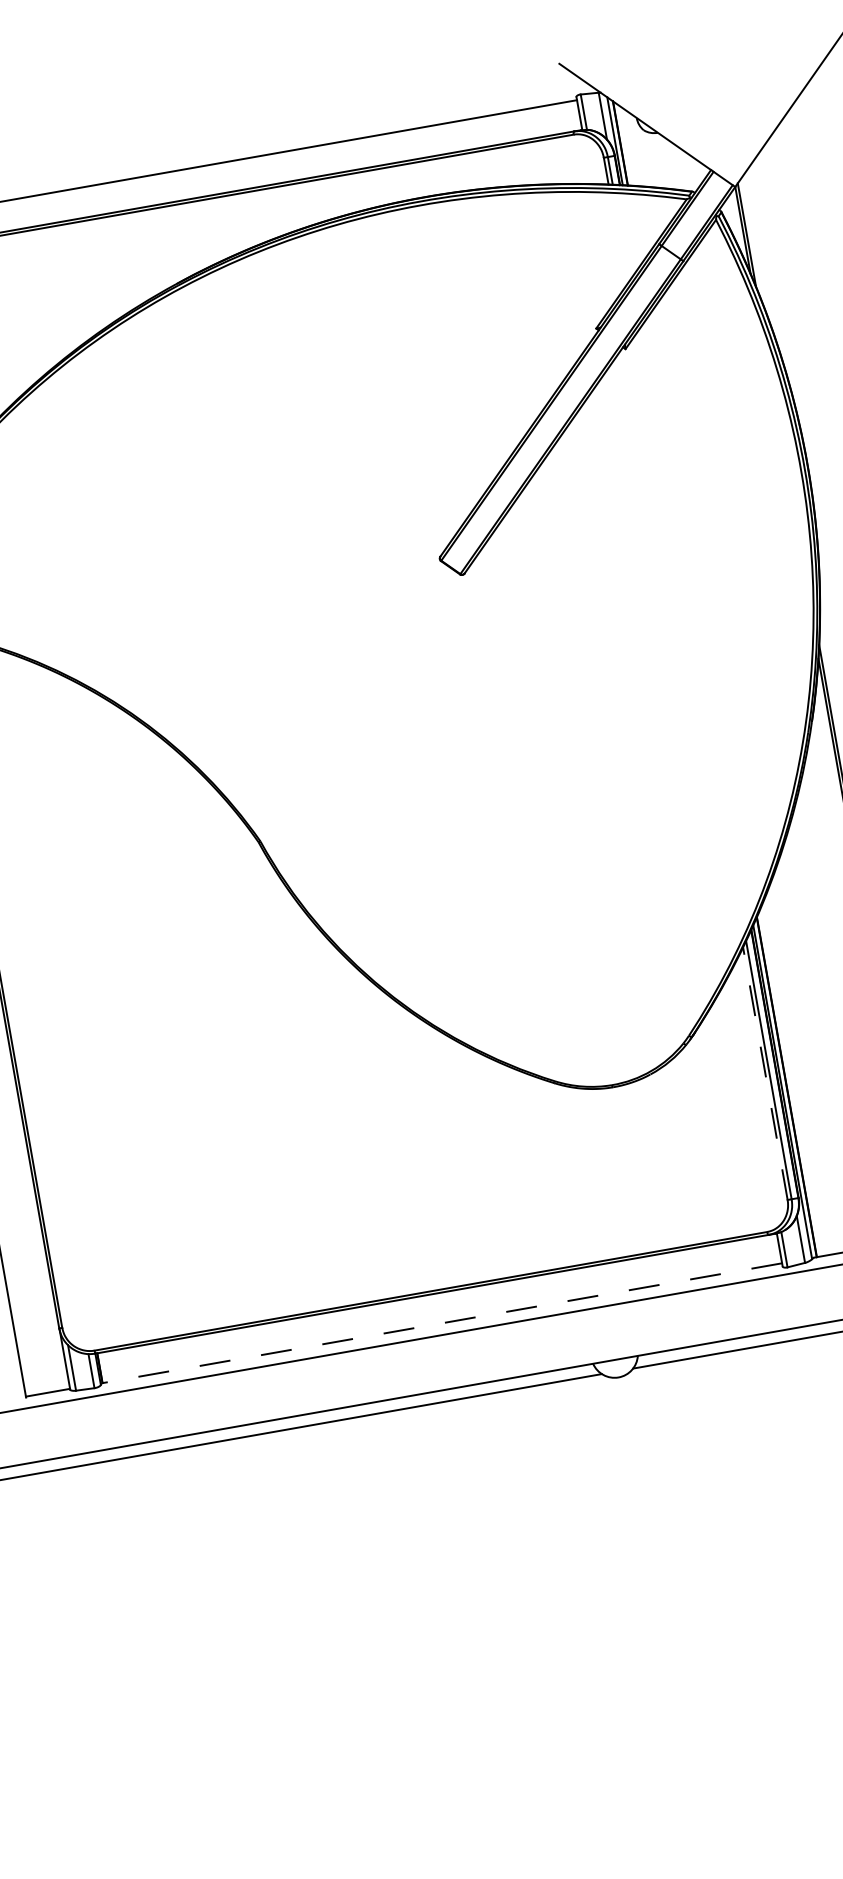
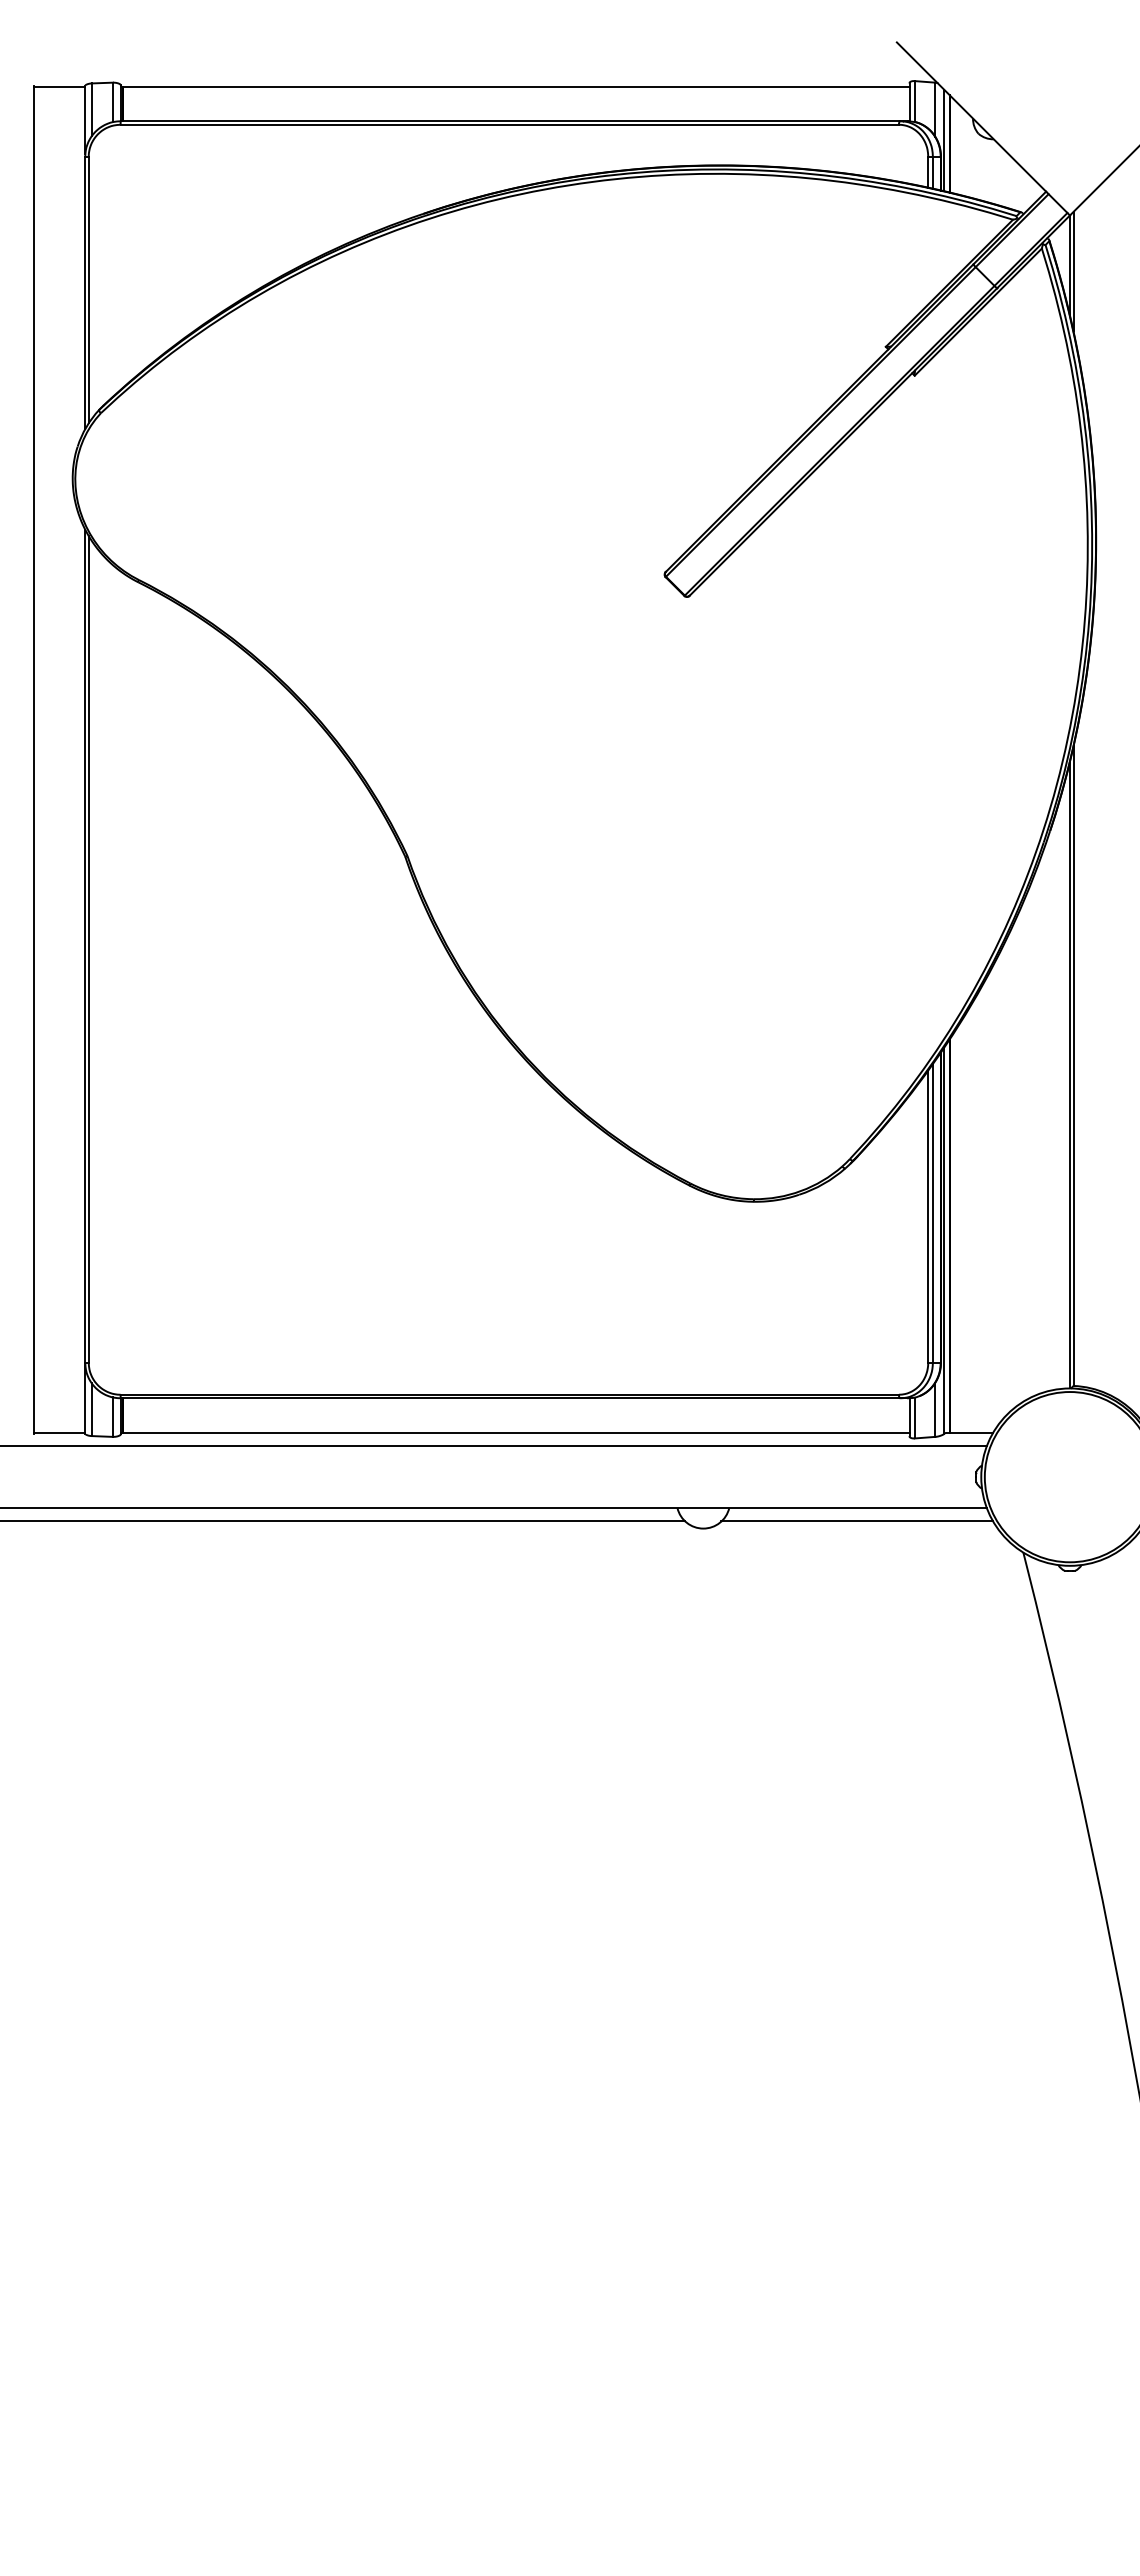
line: (765, 1073) -> (928, 1216), dashed -> solid
line: (441, 1323) -> (515, 1432), dashed -> solid

